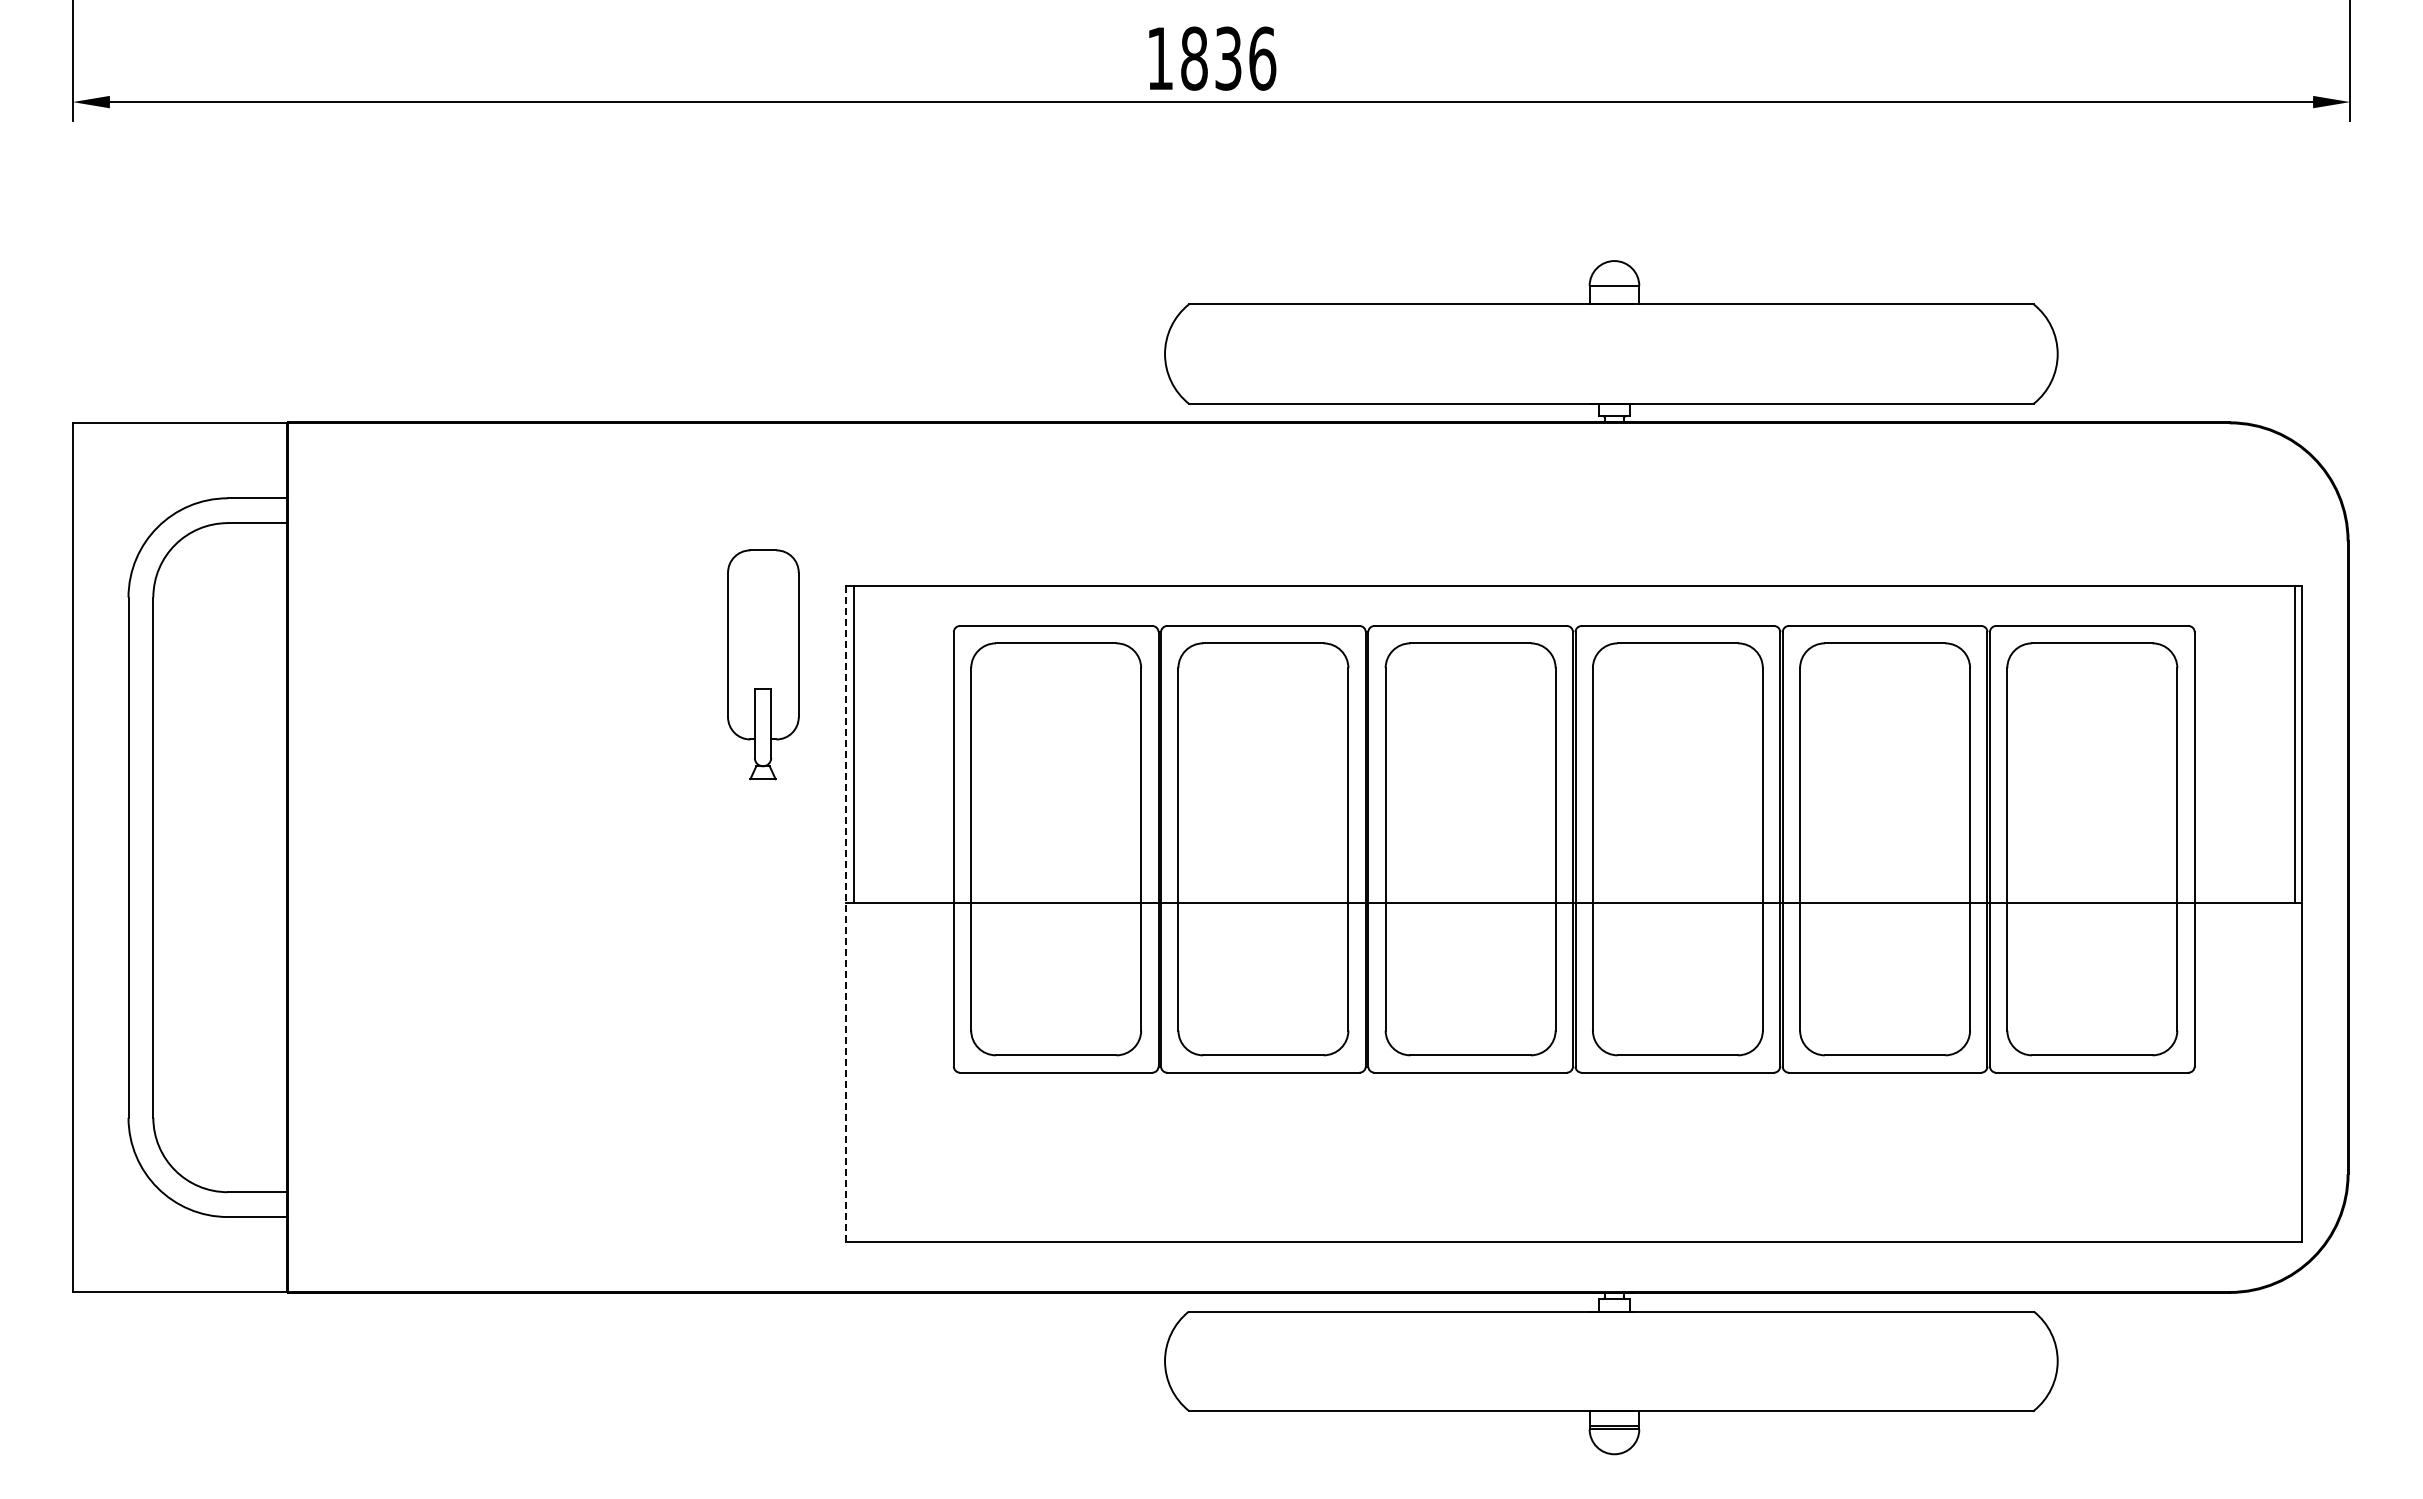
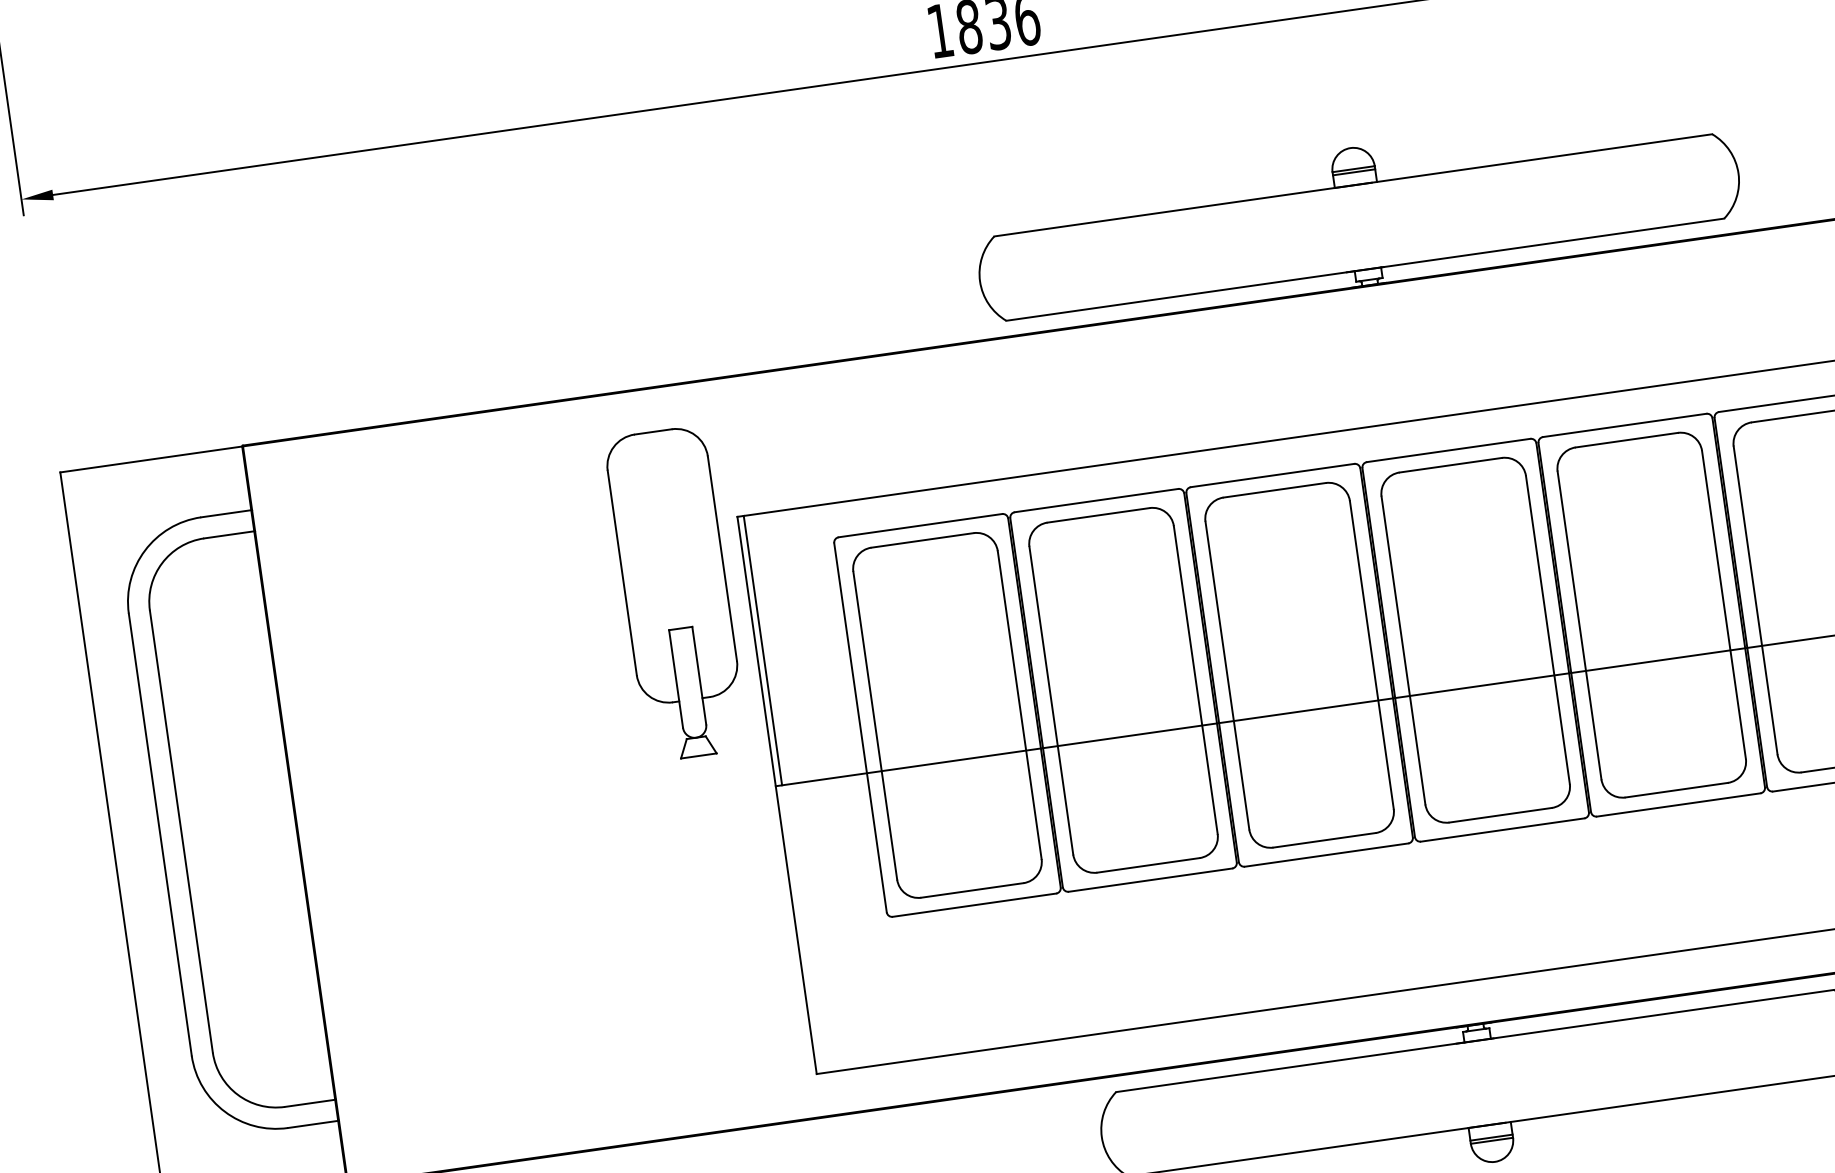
line: (1614, 289) -> (1354, 172), added
part: (763, 664) -> (676, 593), size x1.67
line: (846, 913) -> (777, 795), dashed -> solid

